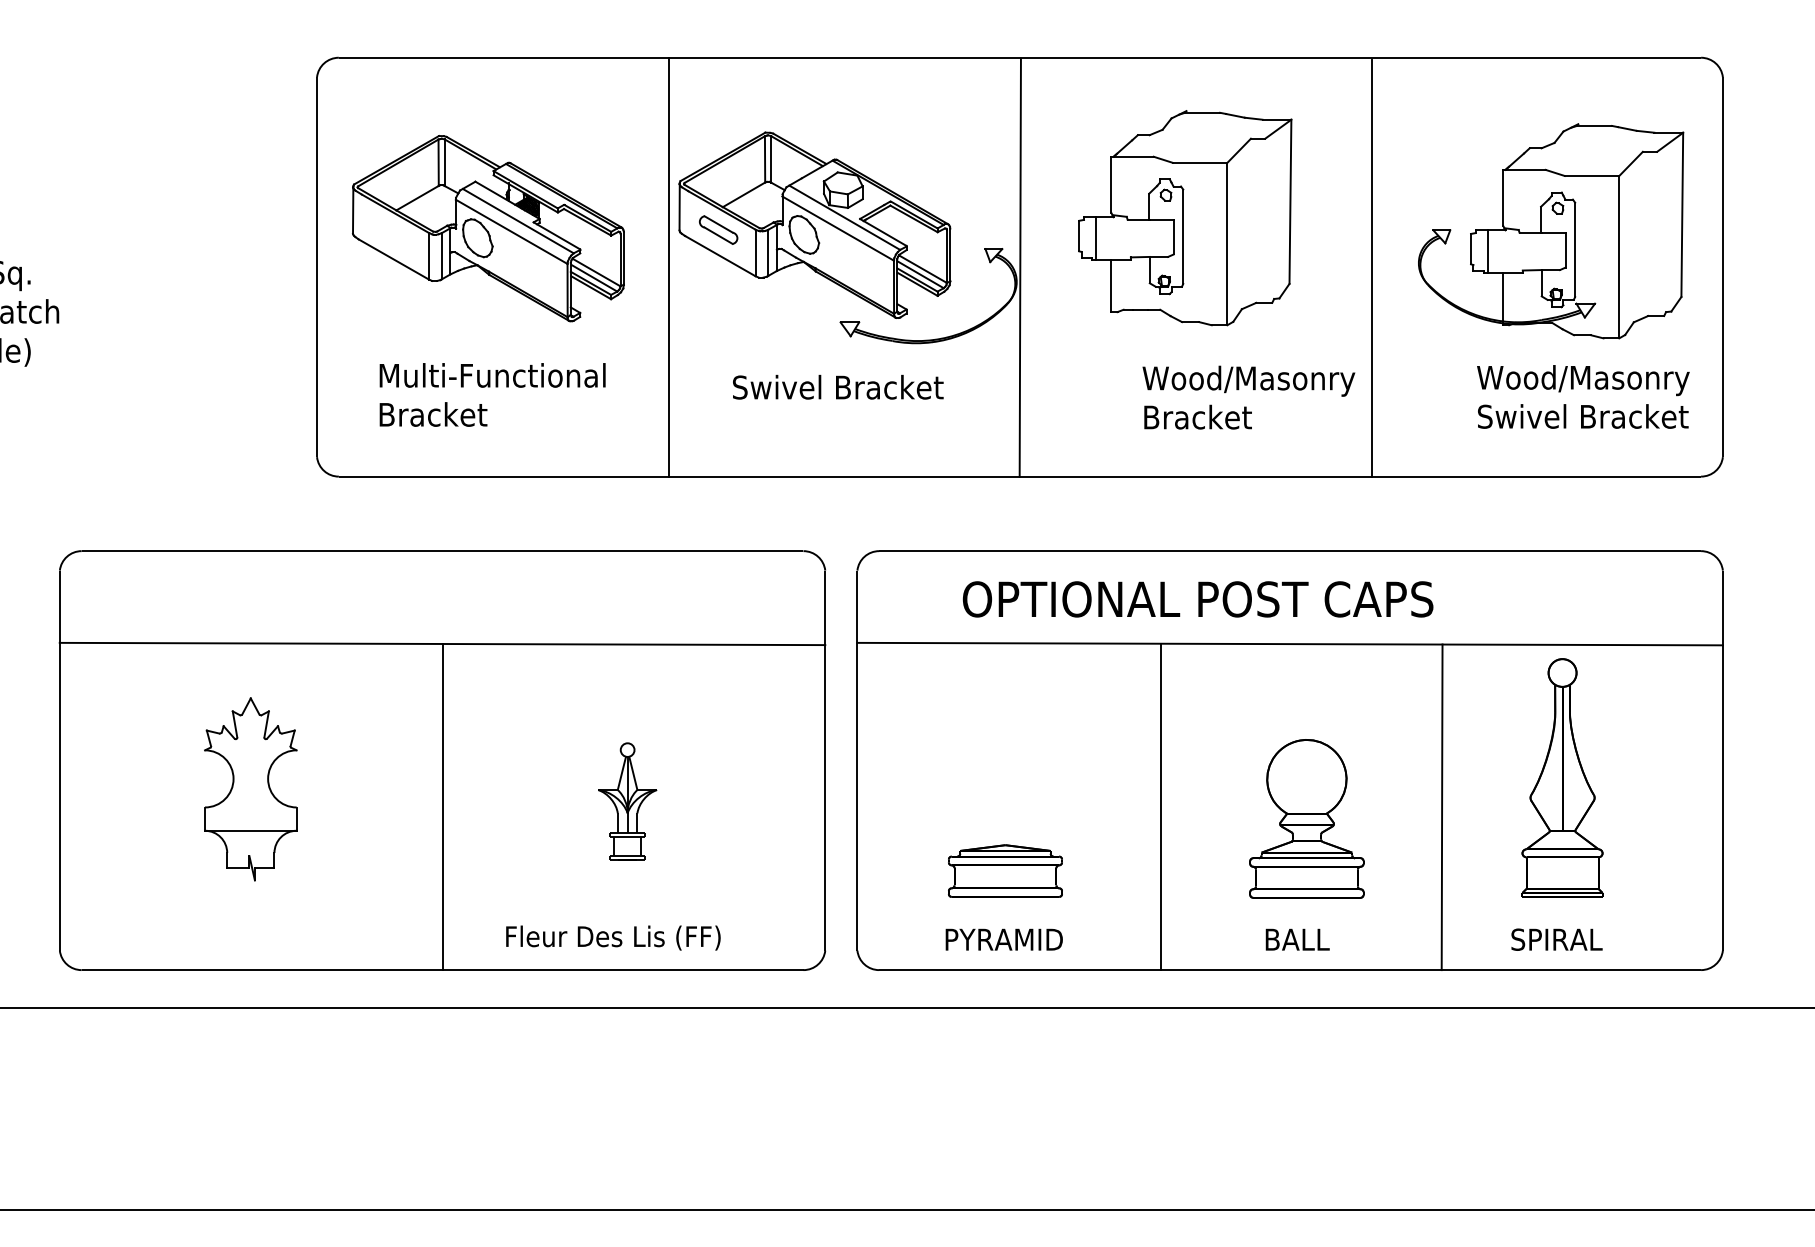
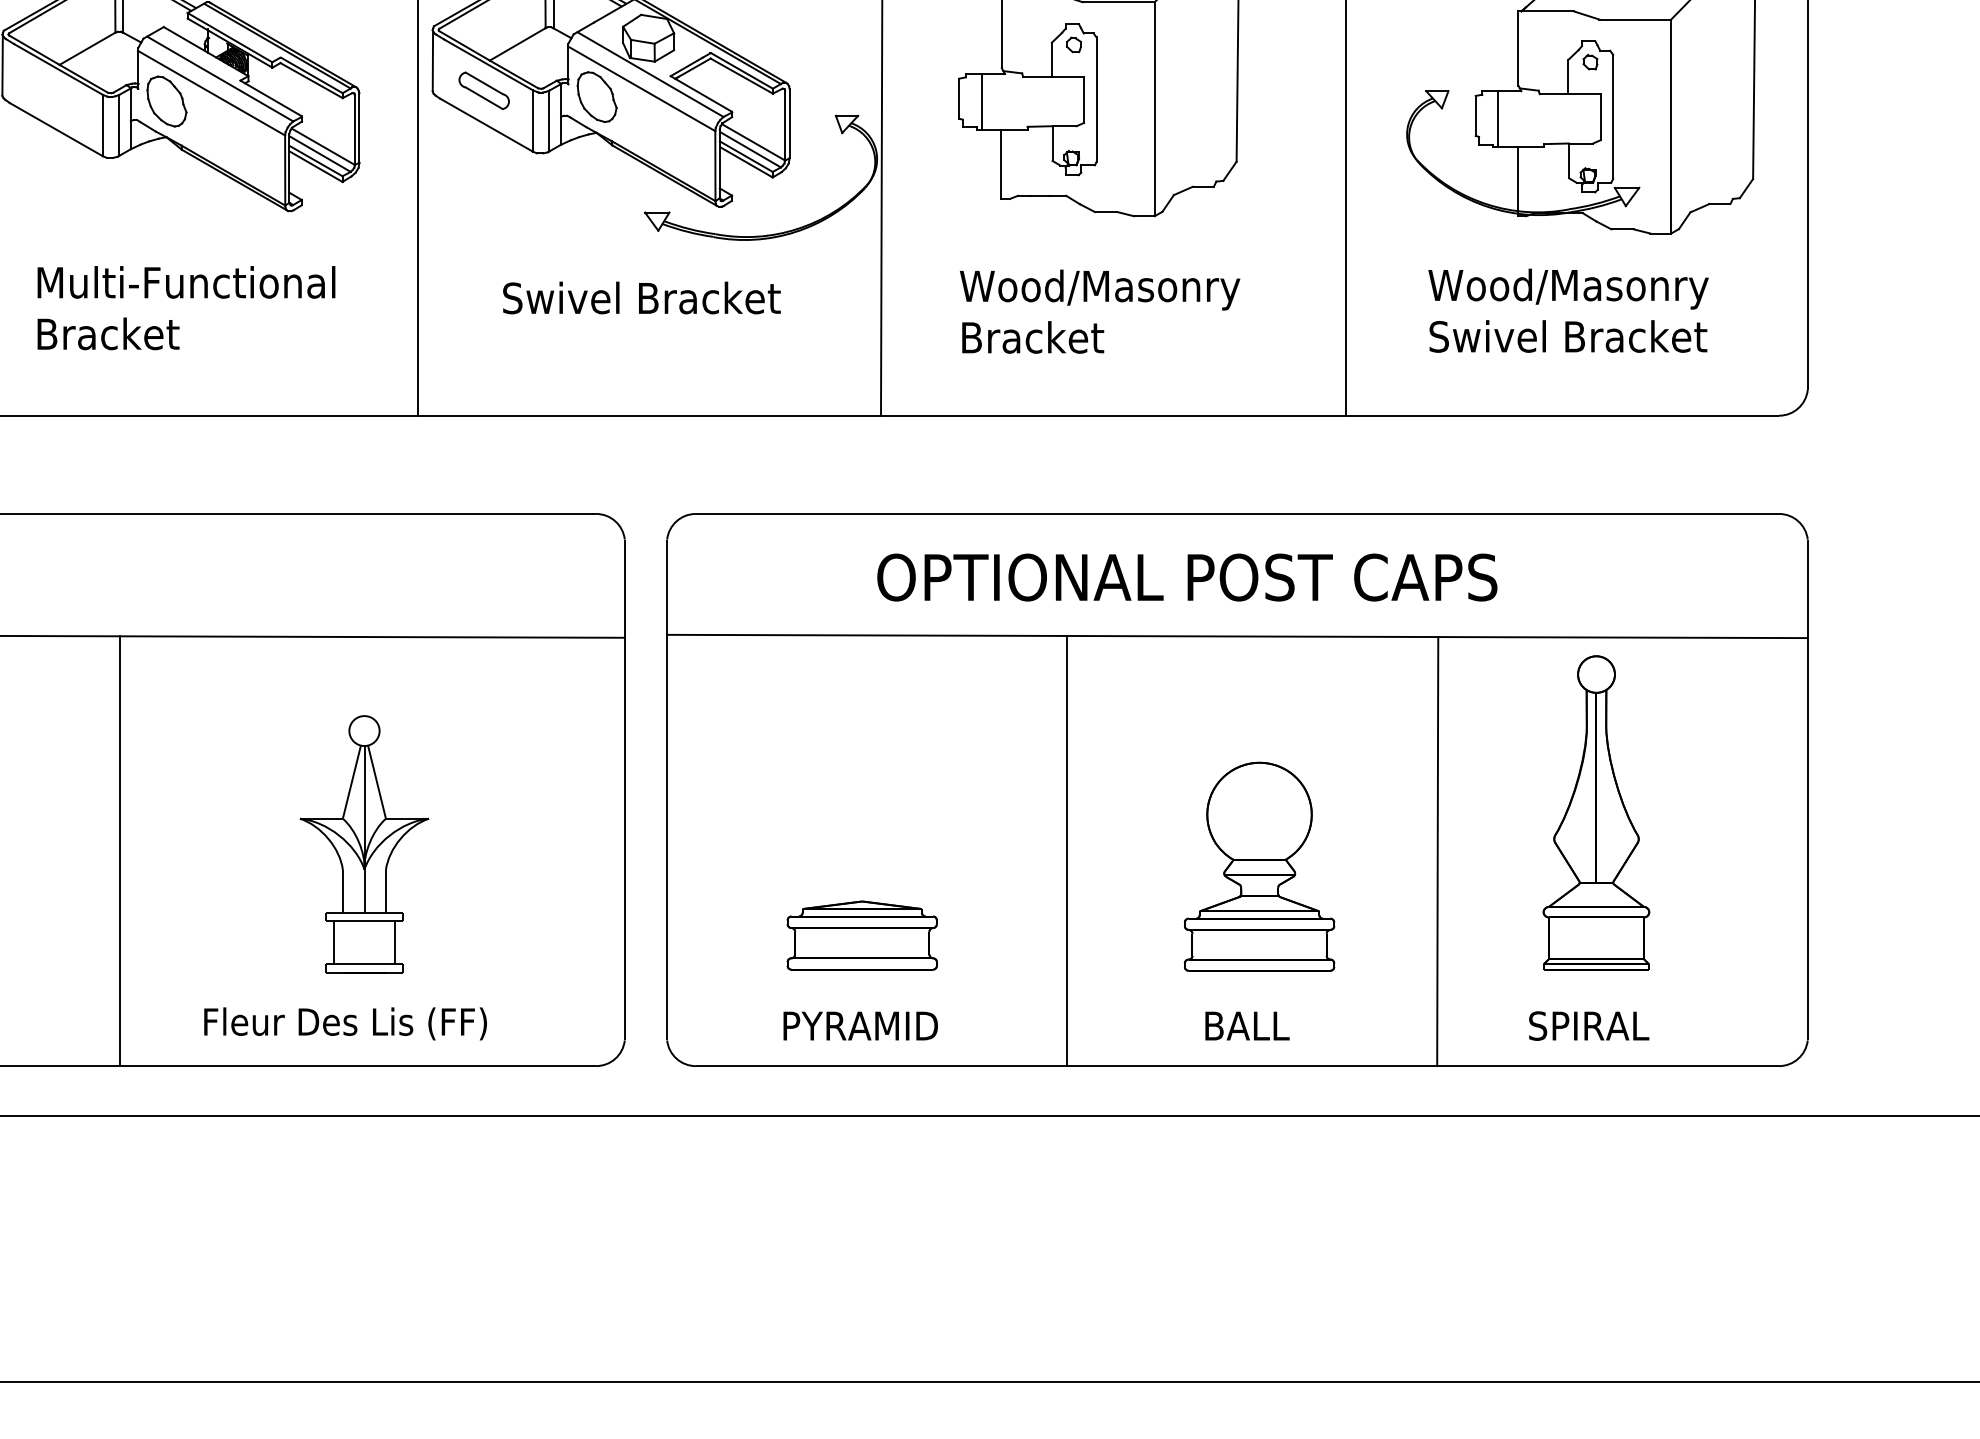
text: (1583, 396) -> (1568, 310), moved
text: (1248, 397) -> (1099, 311), moved
text: (1197, 599) -> (1186, 577), moved
part: (627, 801) -> (364, 843), size x1.67

